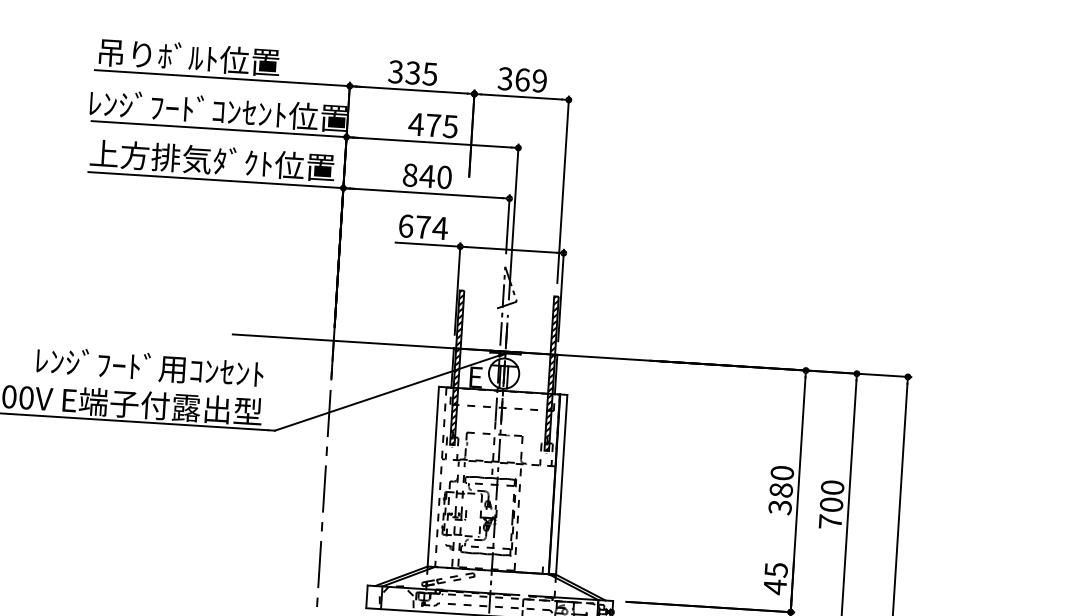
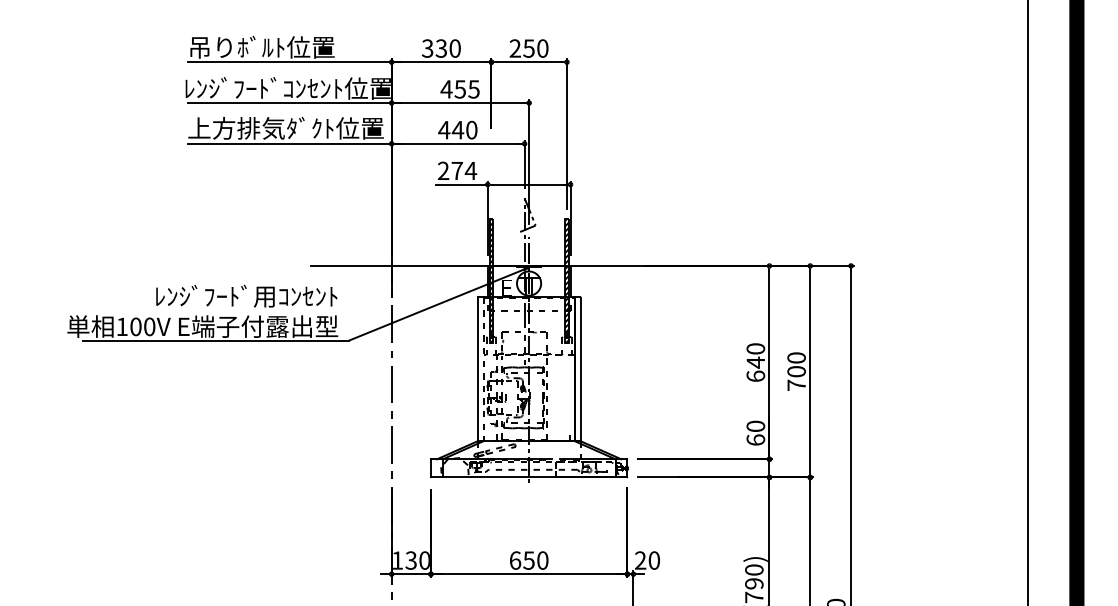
text: (429, 73) -> (454, 48), 335 -> 330
text: (521, 79) -> (528, 48), 369 -> 250
text: (433, 125) -> (460, 89), 475 -> 455
text: (410, 174) -> (444, 129), 840 -> 440
text: (406, 225) -> (443, 170), 674 -> 274
text: (780, 498) -> (755, 369), 380 -> 640
text: (775, 578) -> (755, 433), 45 -> 60

